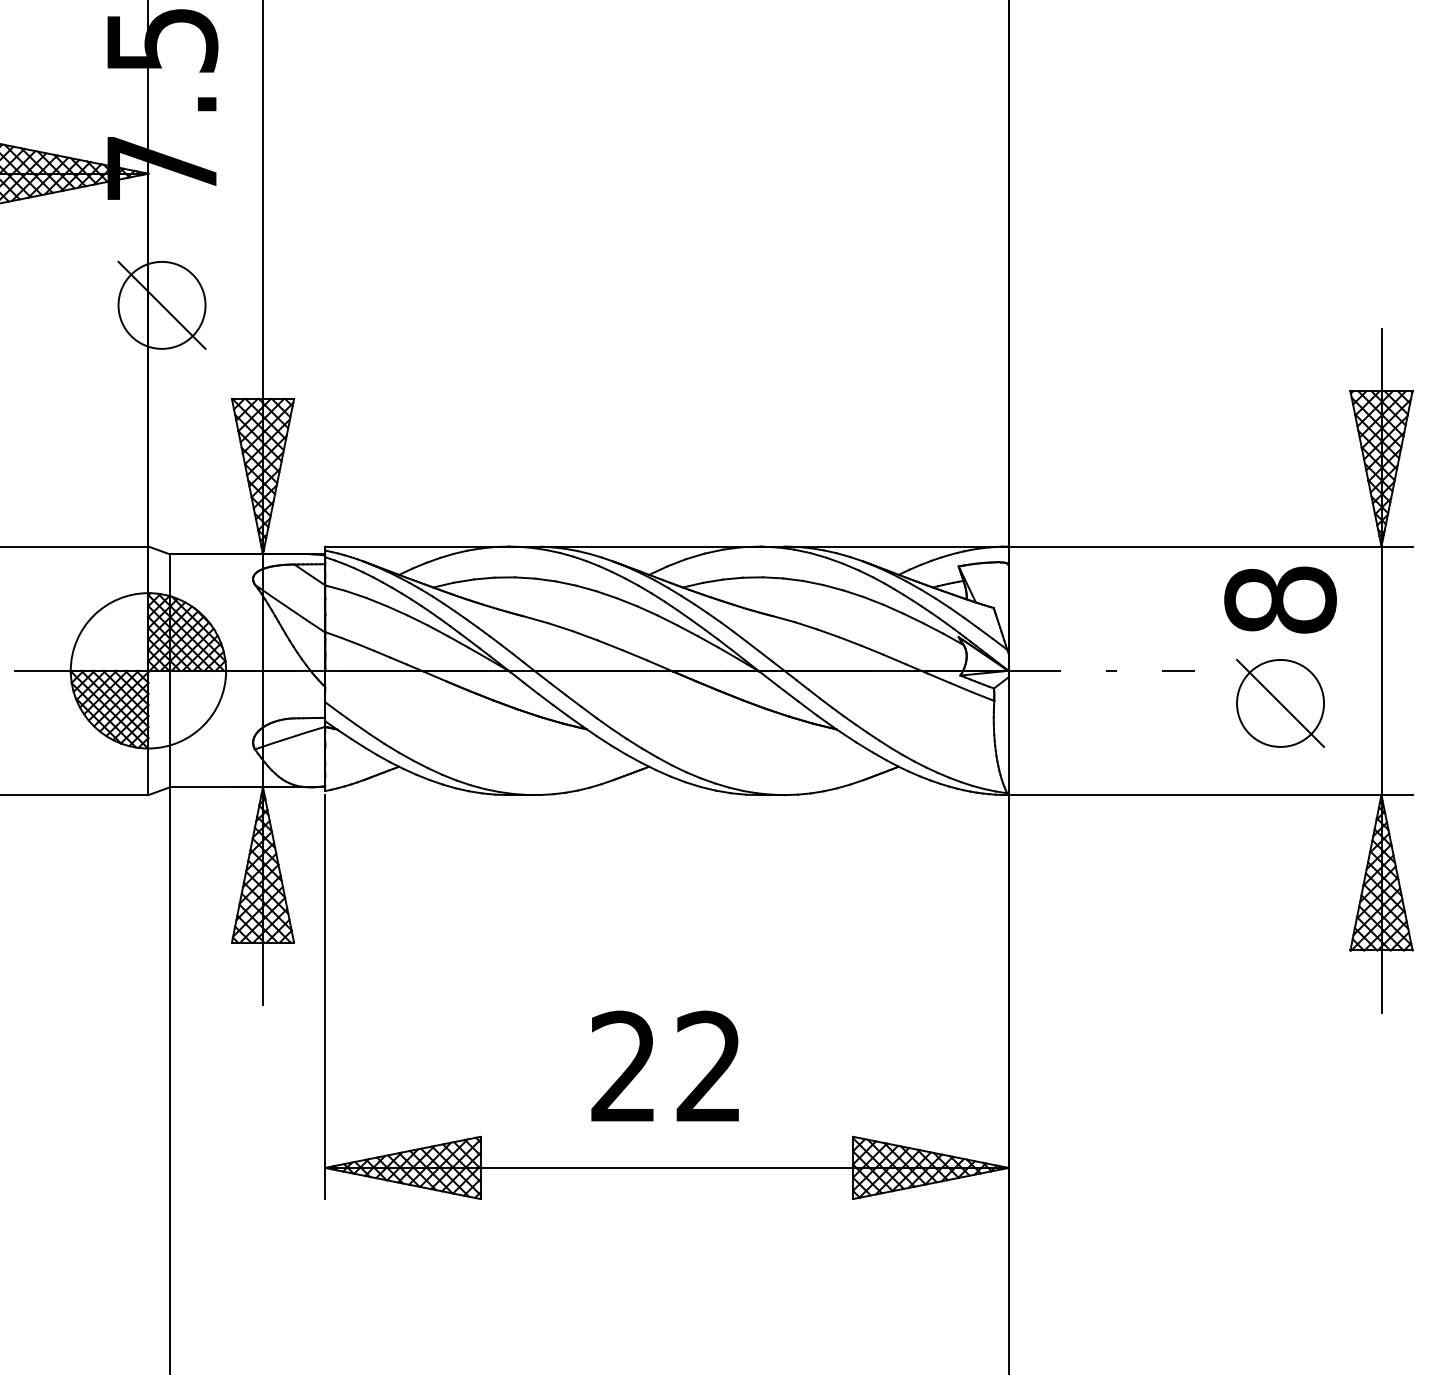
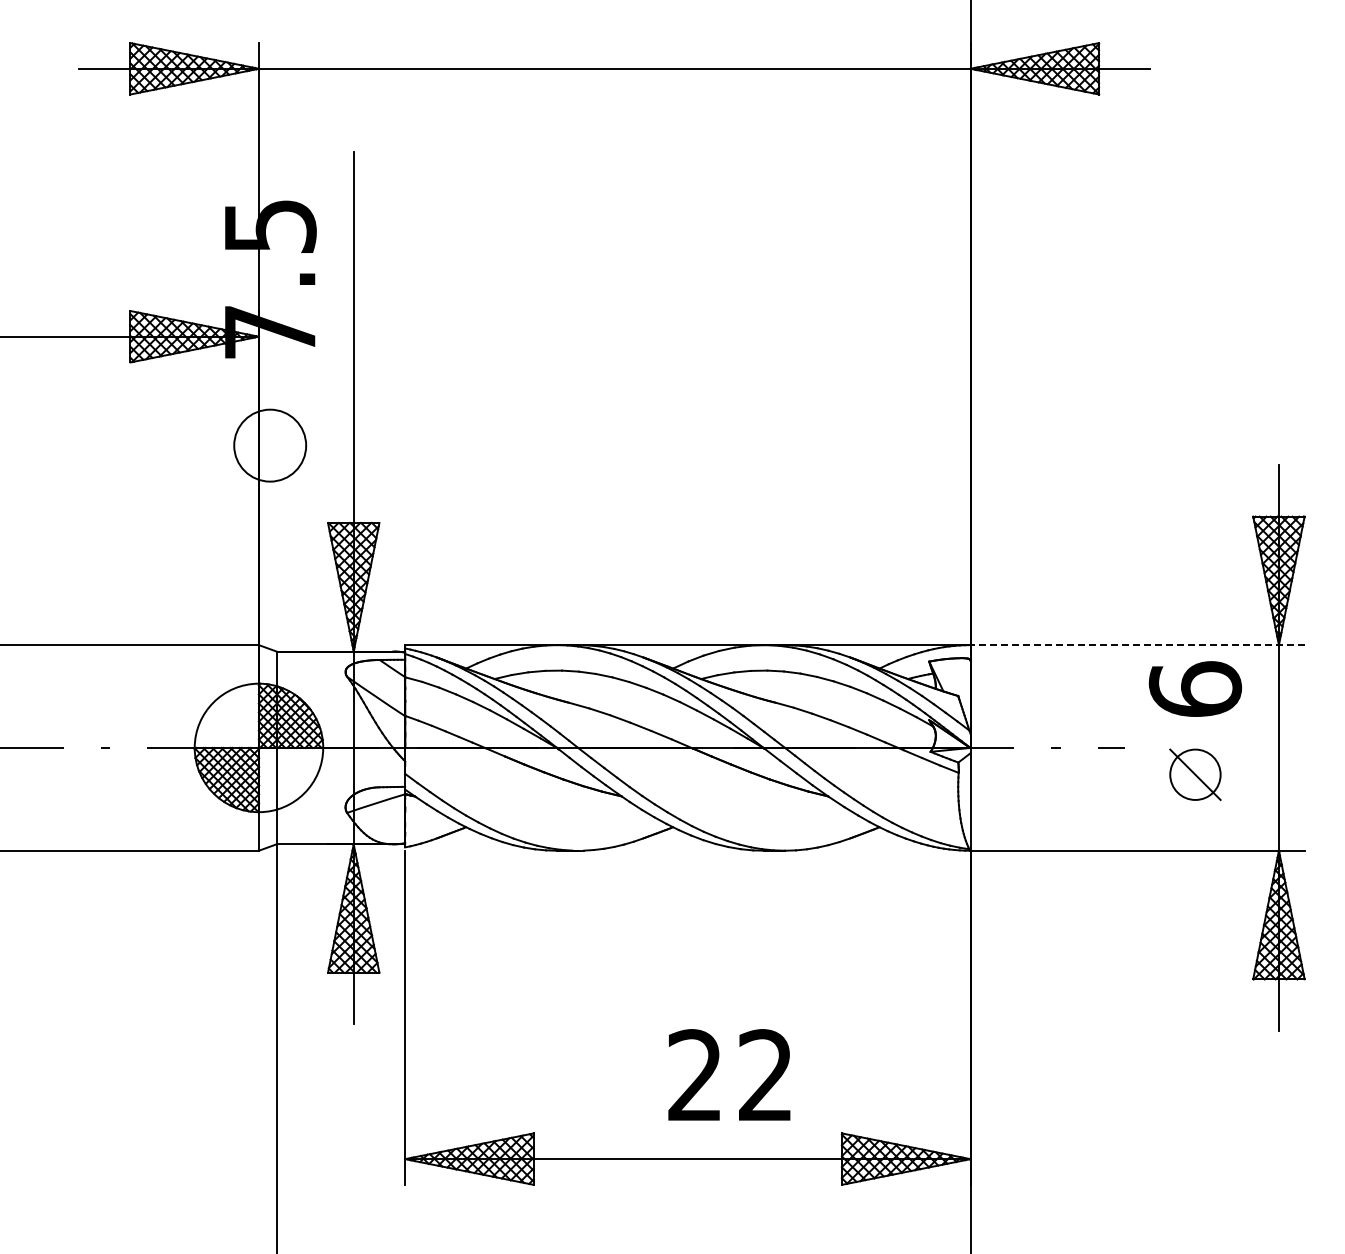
line: (162, 305) -> (270, 445), removed
line: (1210, 546) -> (1137, 645), solid -> dashed
text: (1279, 600) -> (1194, 689), 8 -> 6
part: (1280, 702) -> (1195, 774), size x0.7
text: (665, 1065) -> (729, 1074), moved

